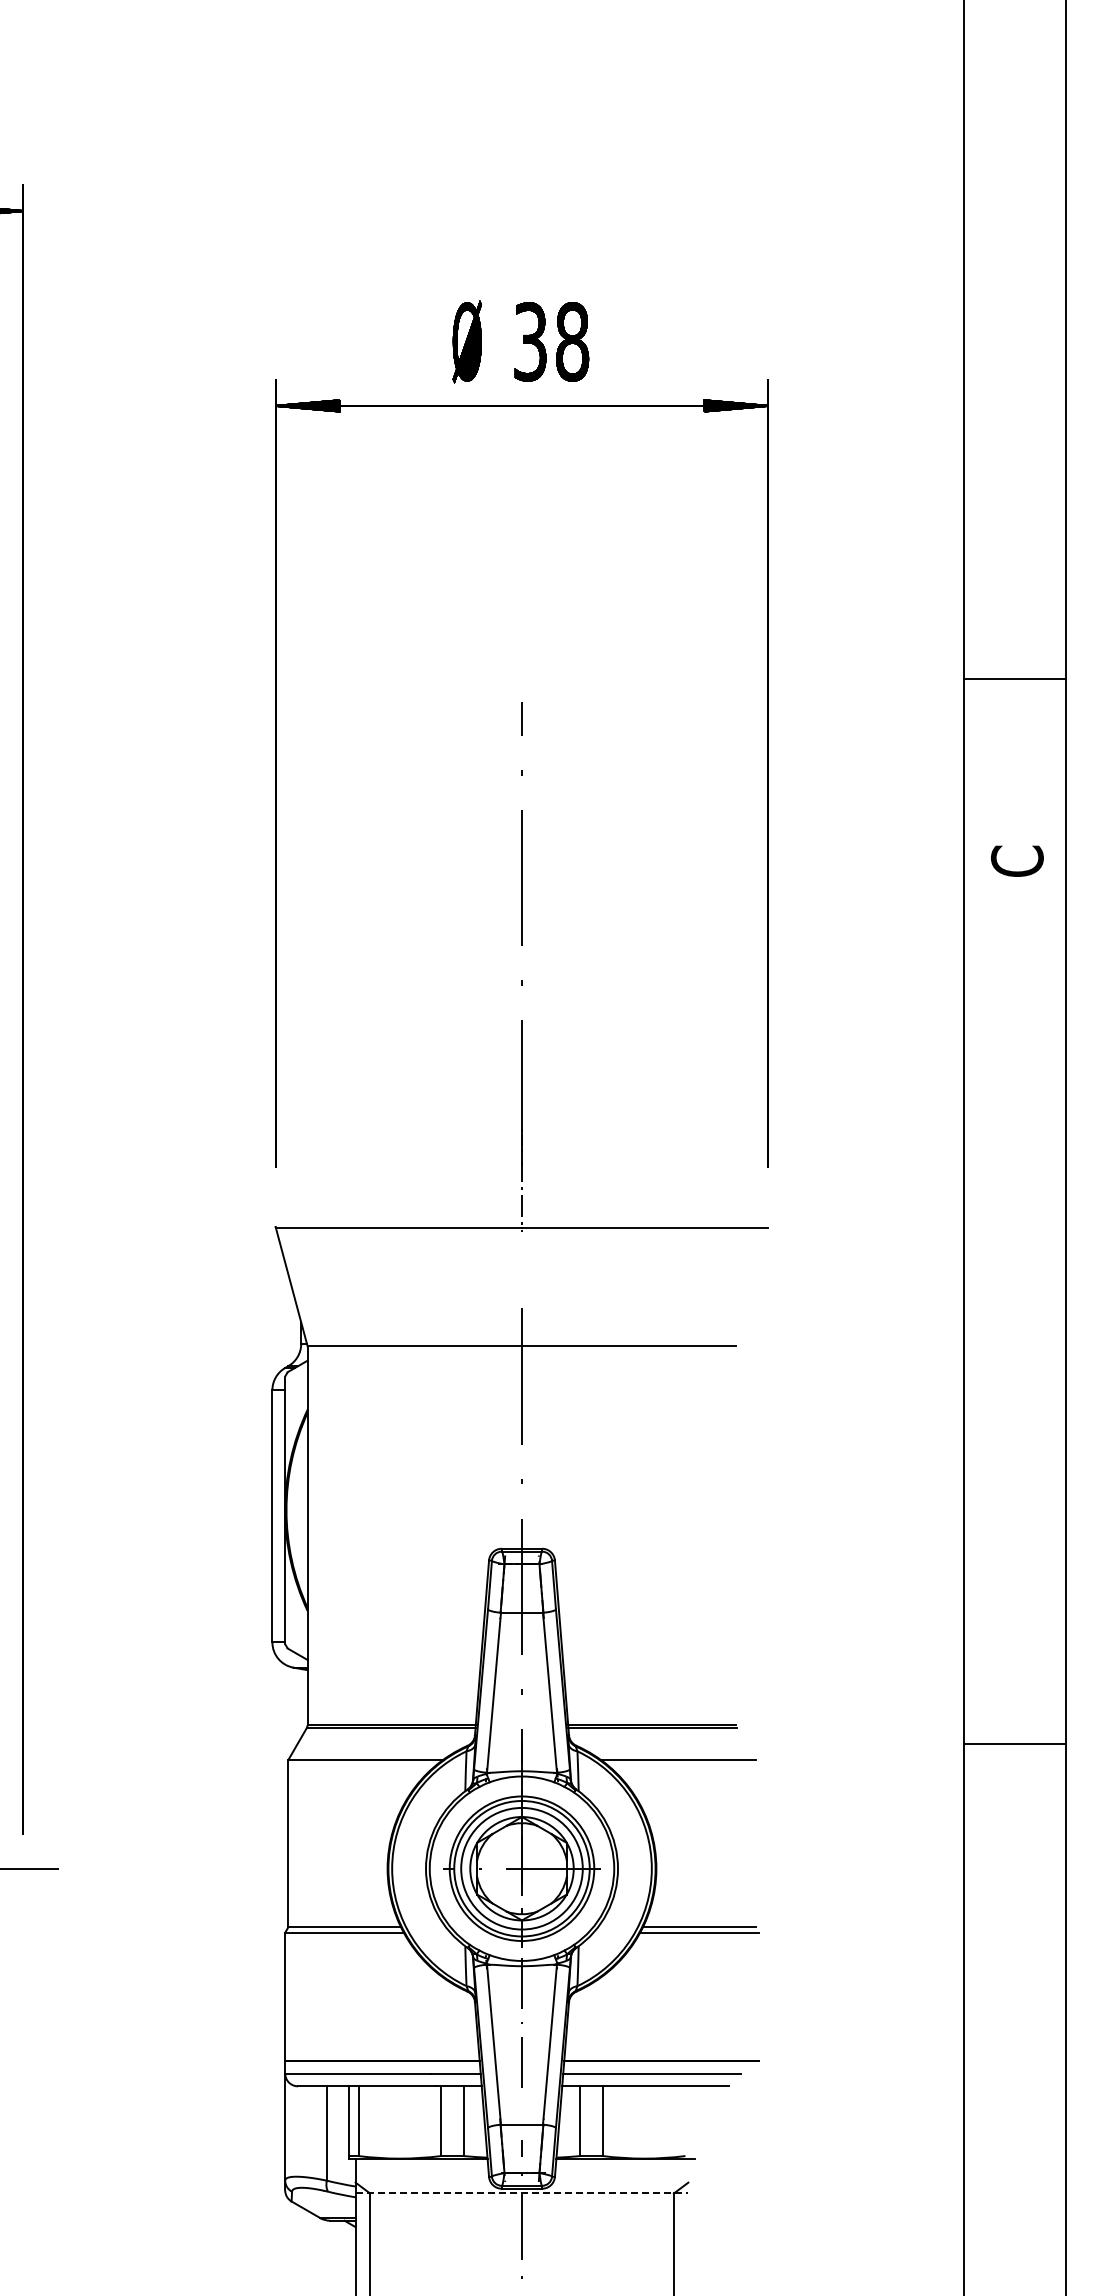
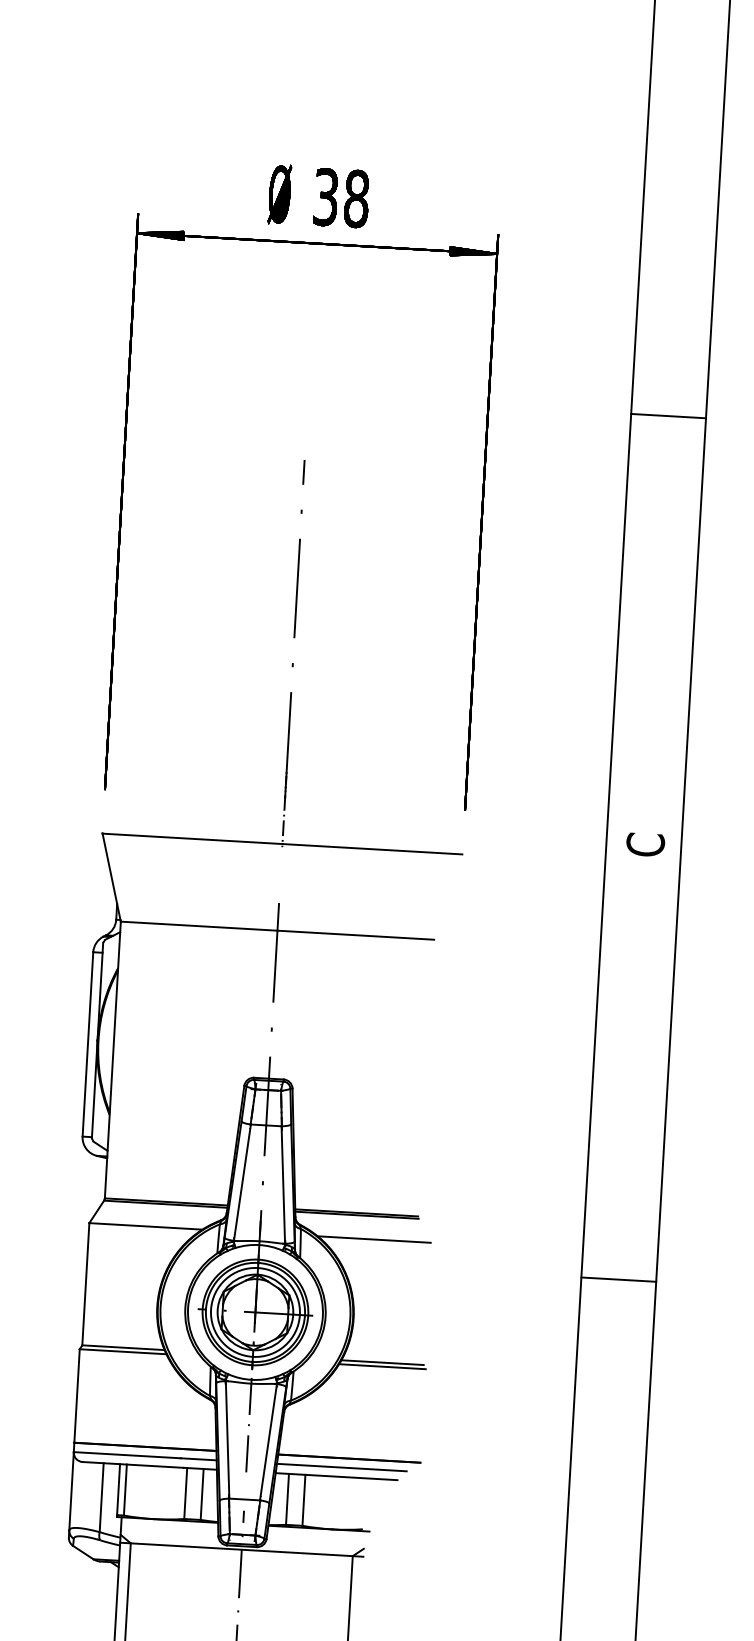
line: (1014, 678) -> (668, 416), moved
text: (1017, 860) -> (645, 844), moved
line: (1014, 1744) -> (618, 1279), moved
line: (522, 2193) -> (242, 1549), dashed -> solid

